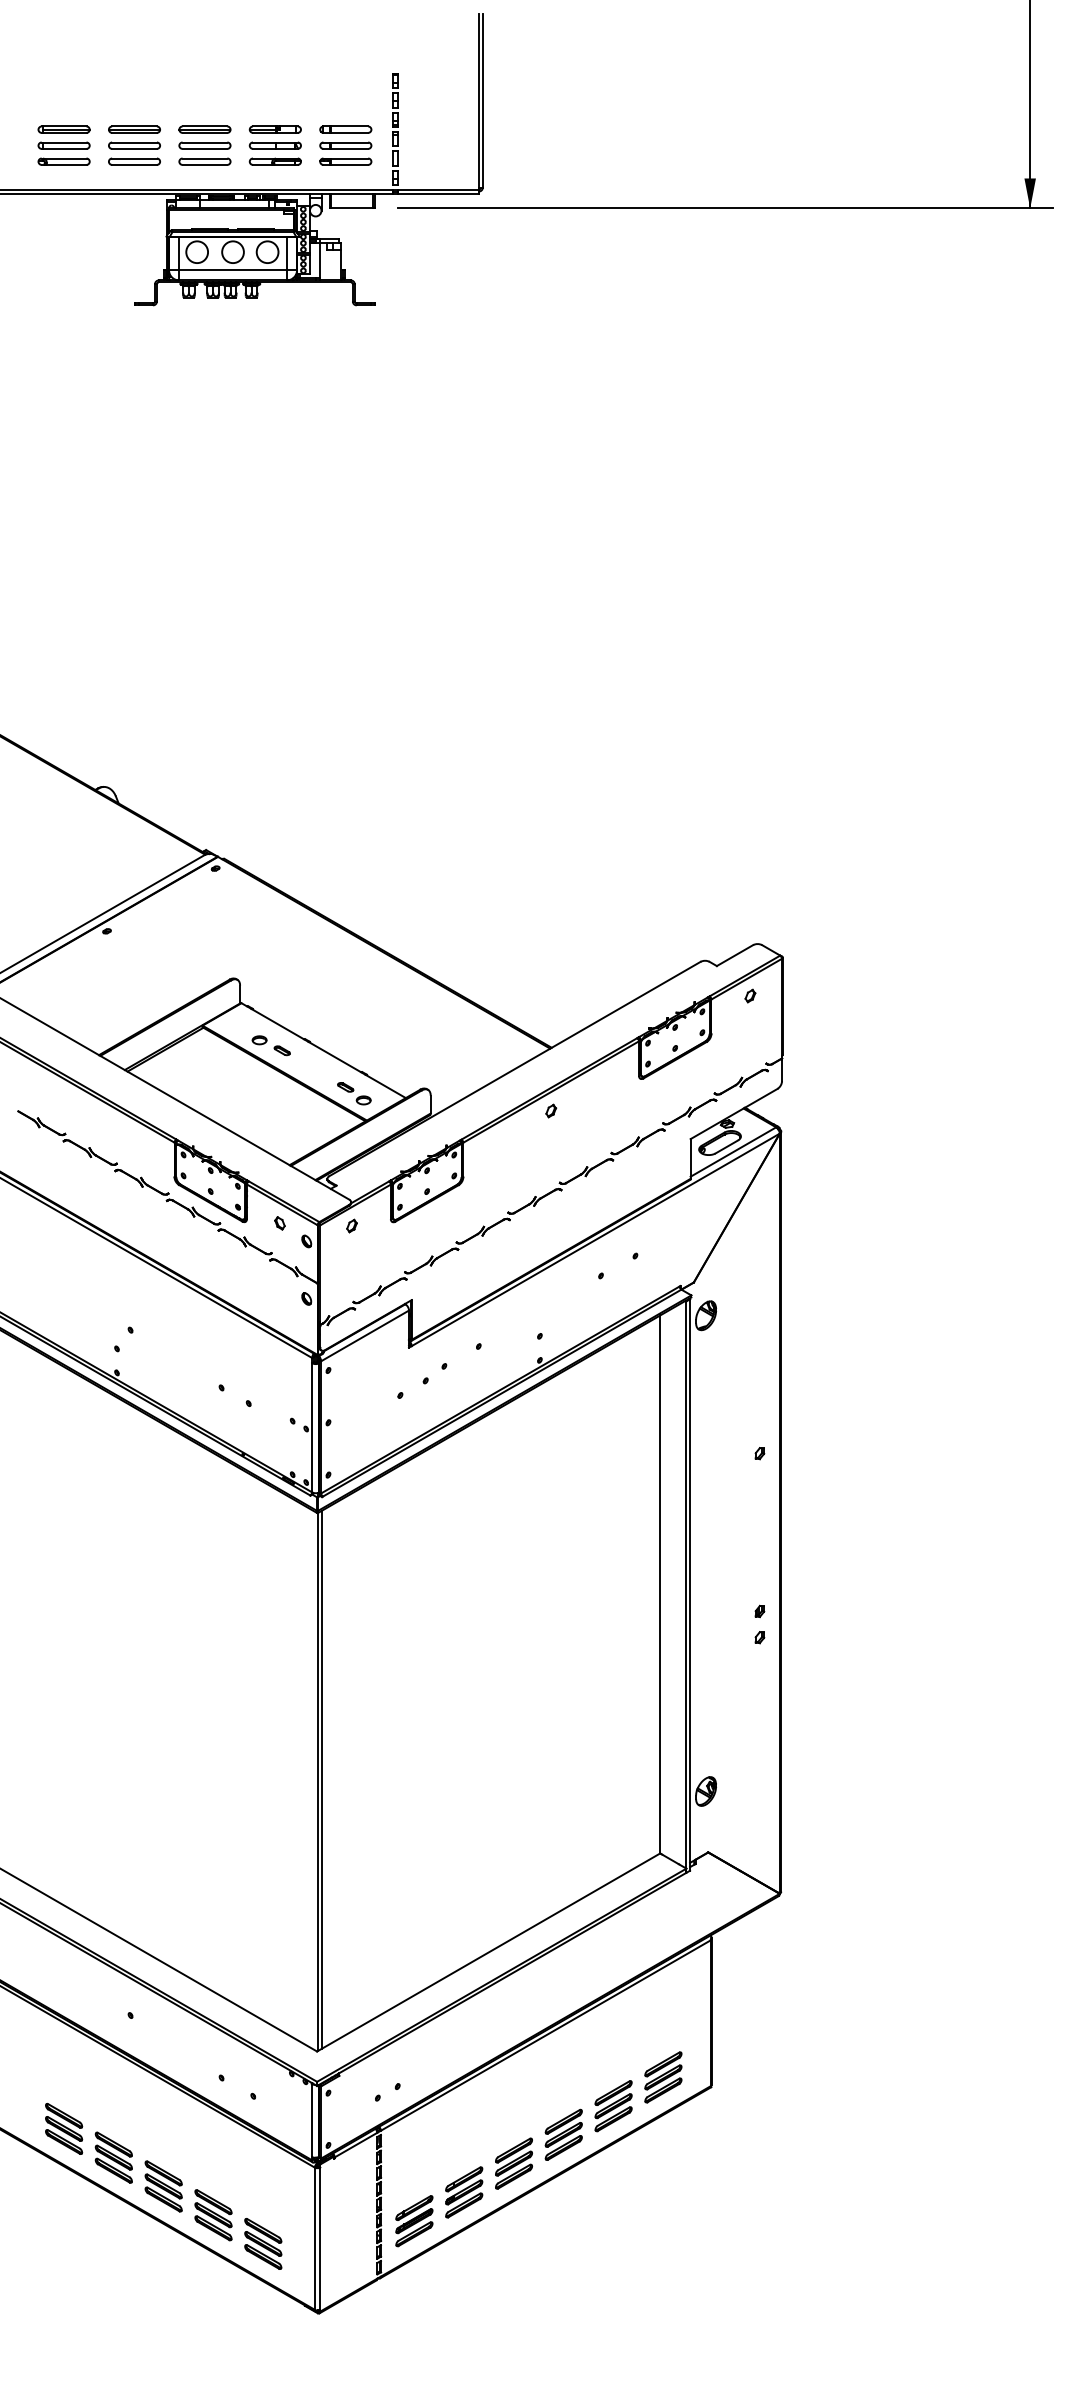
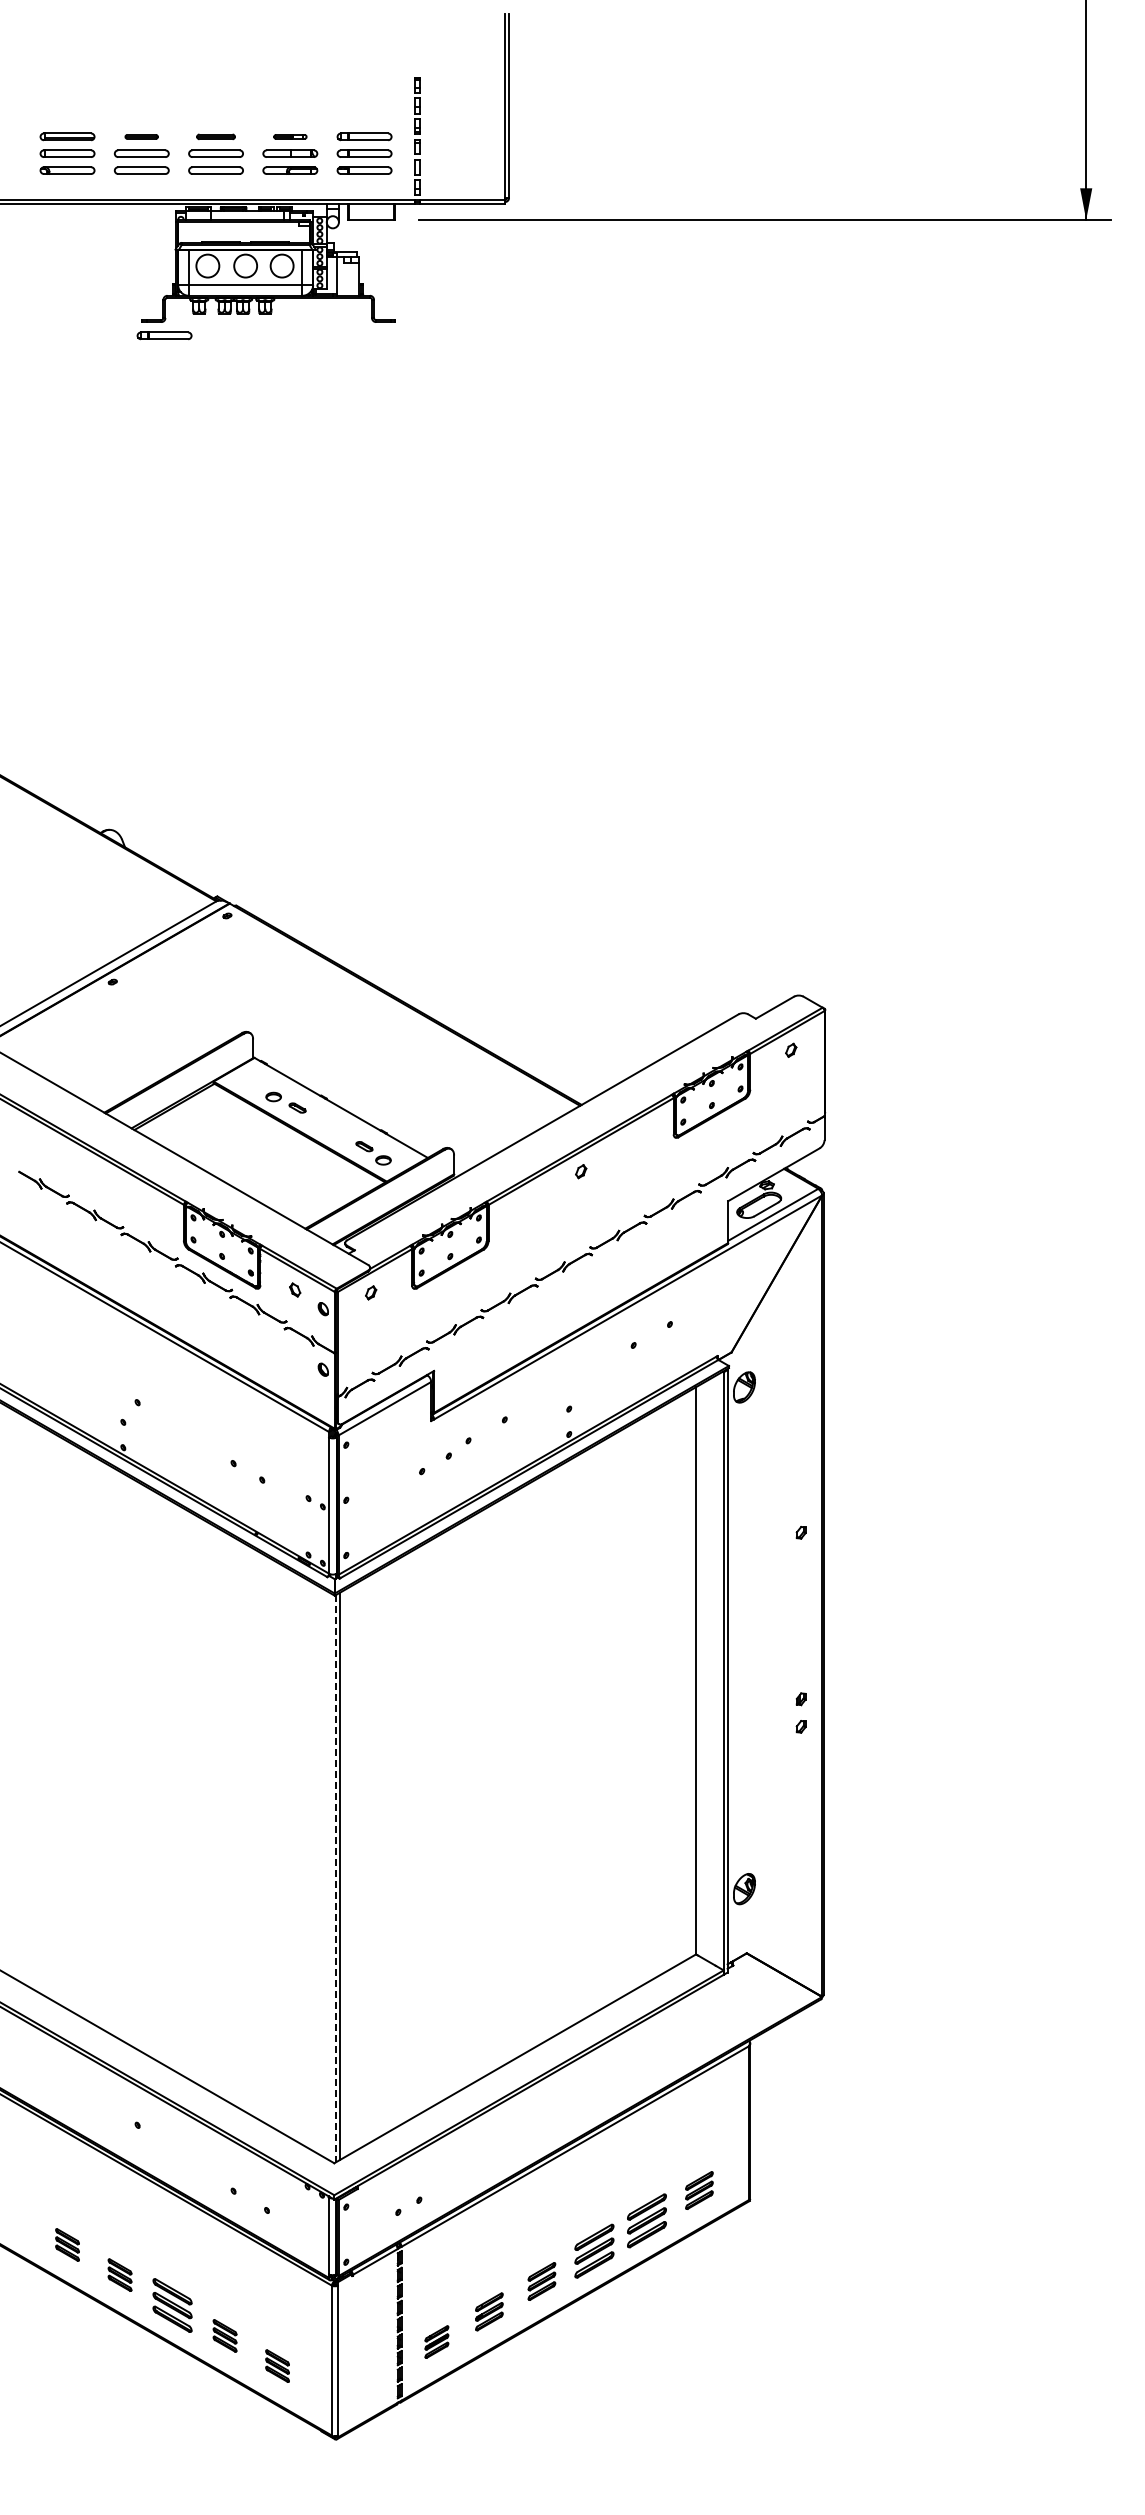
part: (134, 129) -> (141, 136), size x0.6
part: (204, 129) -> (215, 136), size x0.7
part: (275, 129) -> (290, 136), size x0.6
part: (156, 318) -> (164, 335), added
line: (318, 1781) -> (335, 1878), solid -> dashed
part: (663, 2077) -> (699, 2190), size x0.7
part: (64, 2128) -> (67, 2244), size x0.6
part: (113, 2157) -> (119, 2274), size x0.6
part: (513, 2163) -> (541, 2281), size x0.7
part: (464, 2192) -> (489, 2311), size x0.7
part: (212, 2214) -> (224, 2335), size x0.6
part: (414, 2220) -> (436, 2341), size x0.6
part: (263, 2243) -> (277, 2365), size x0.6

